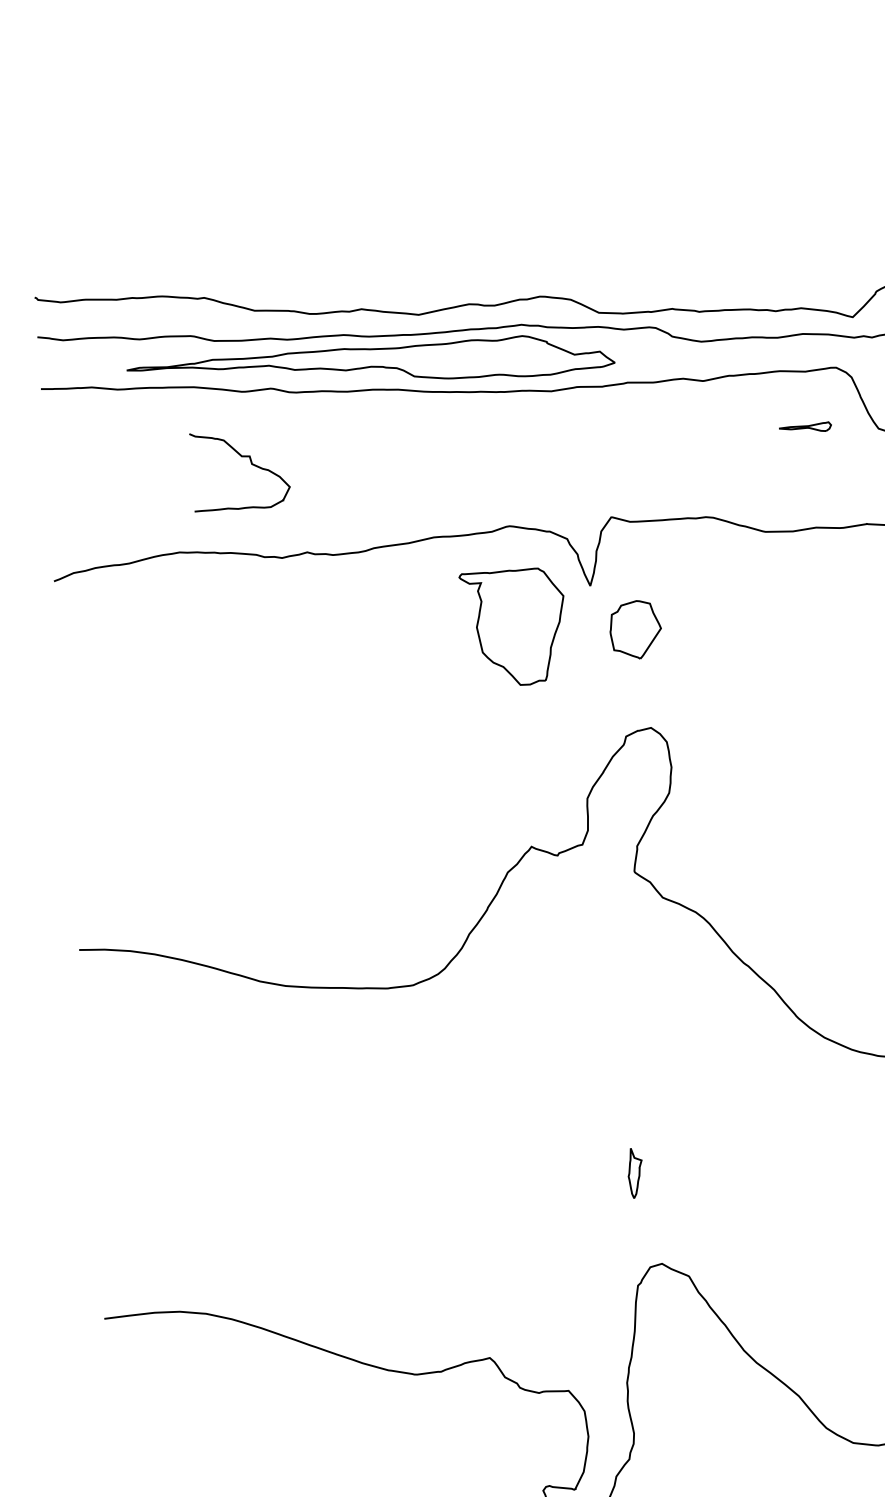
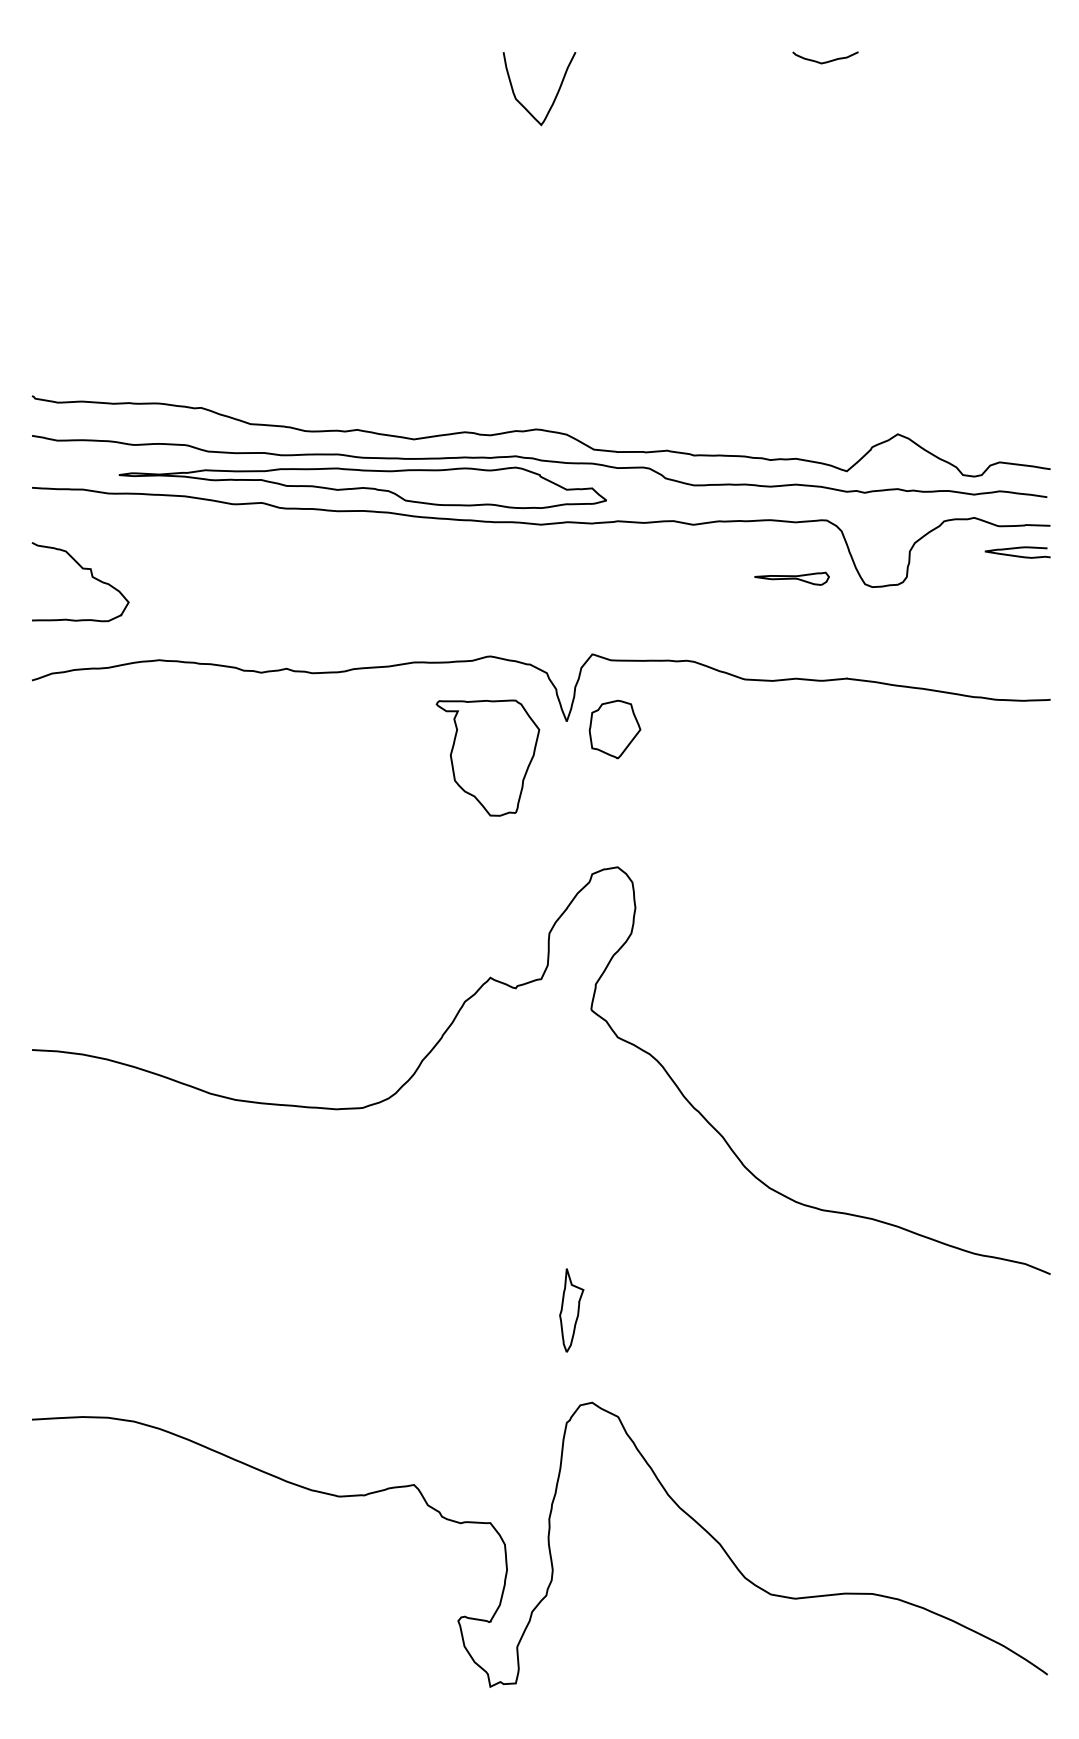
part: (804, 427) -> (791, 578), size x1.43
curve: (251, 464) -> (91, 577), moved
part: (635, 629) -> (614, 729), moved
part: (635, 1173) -> (571, 1310), size x1.67

